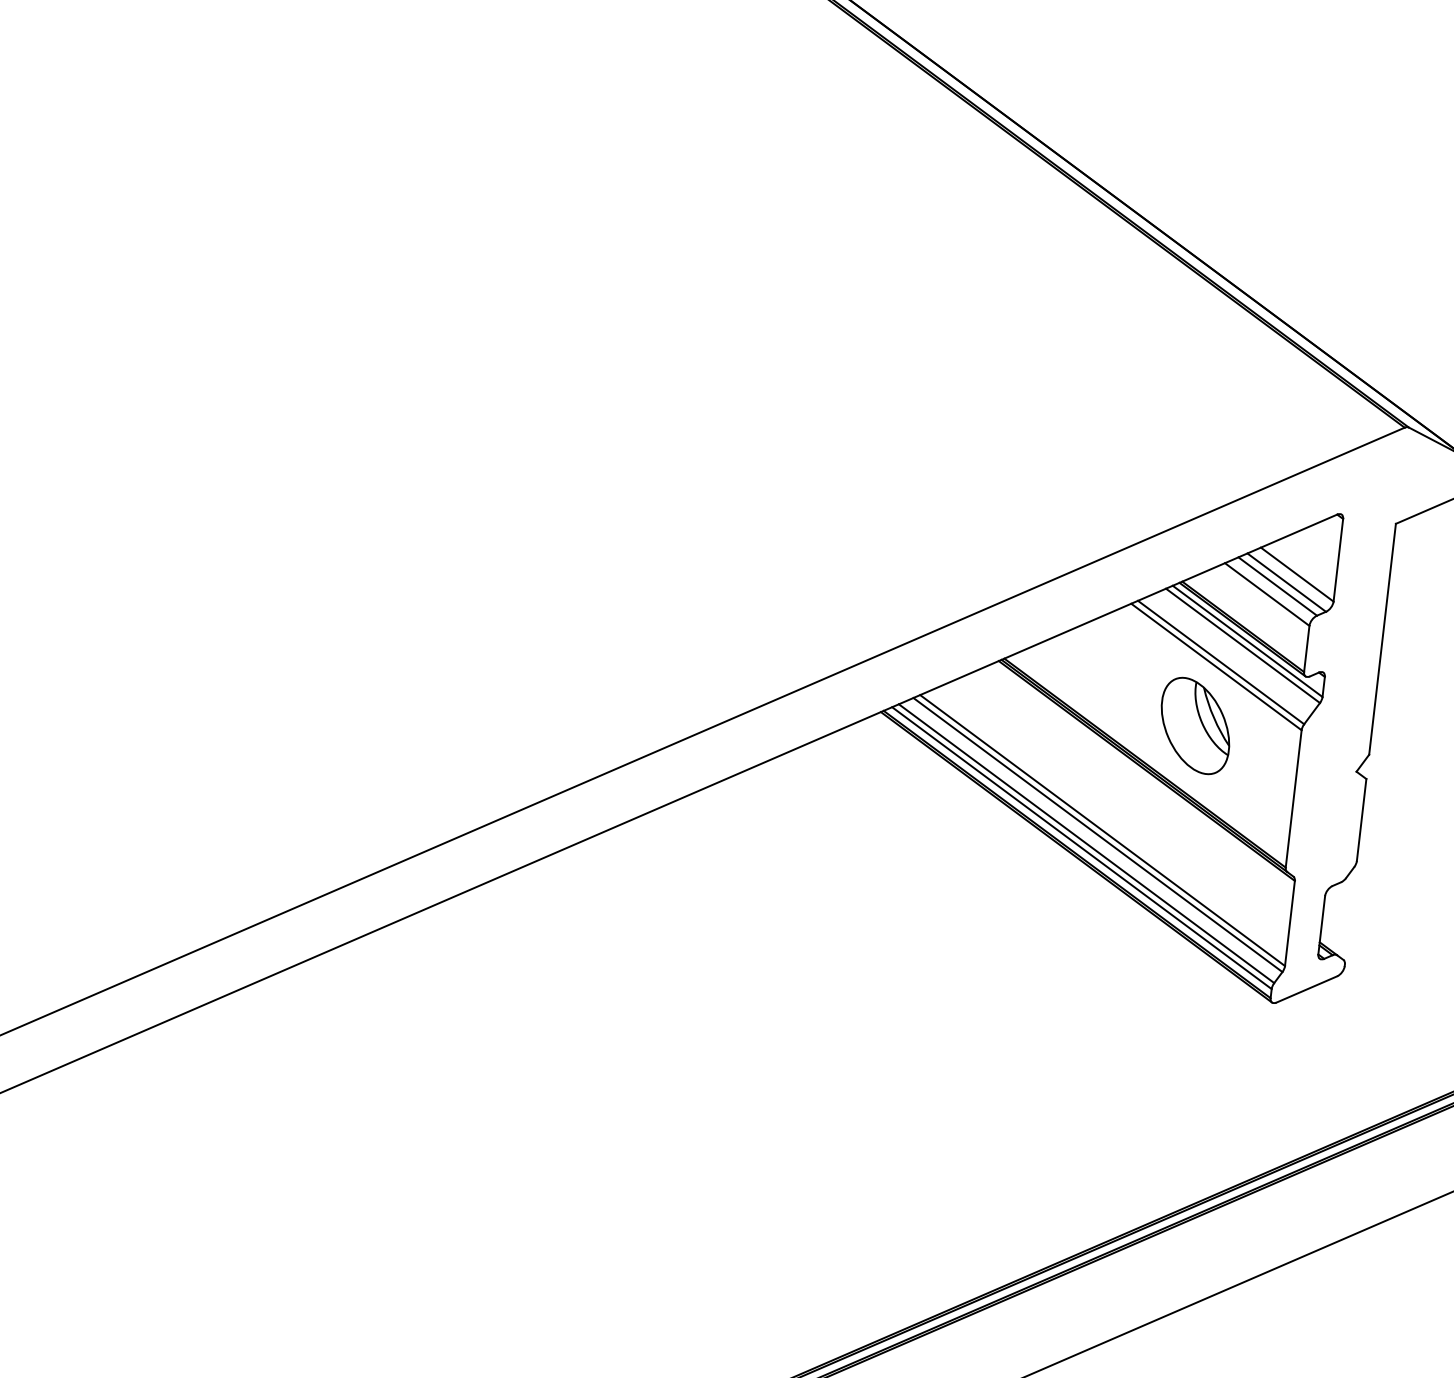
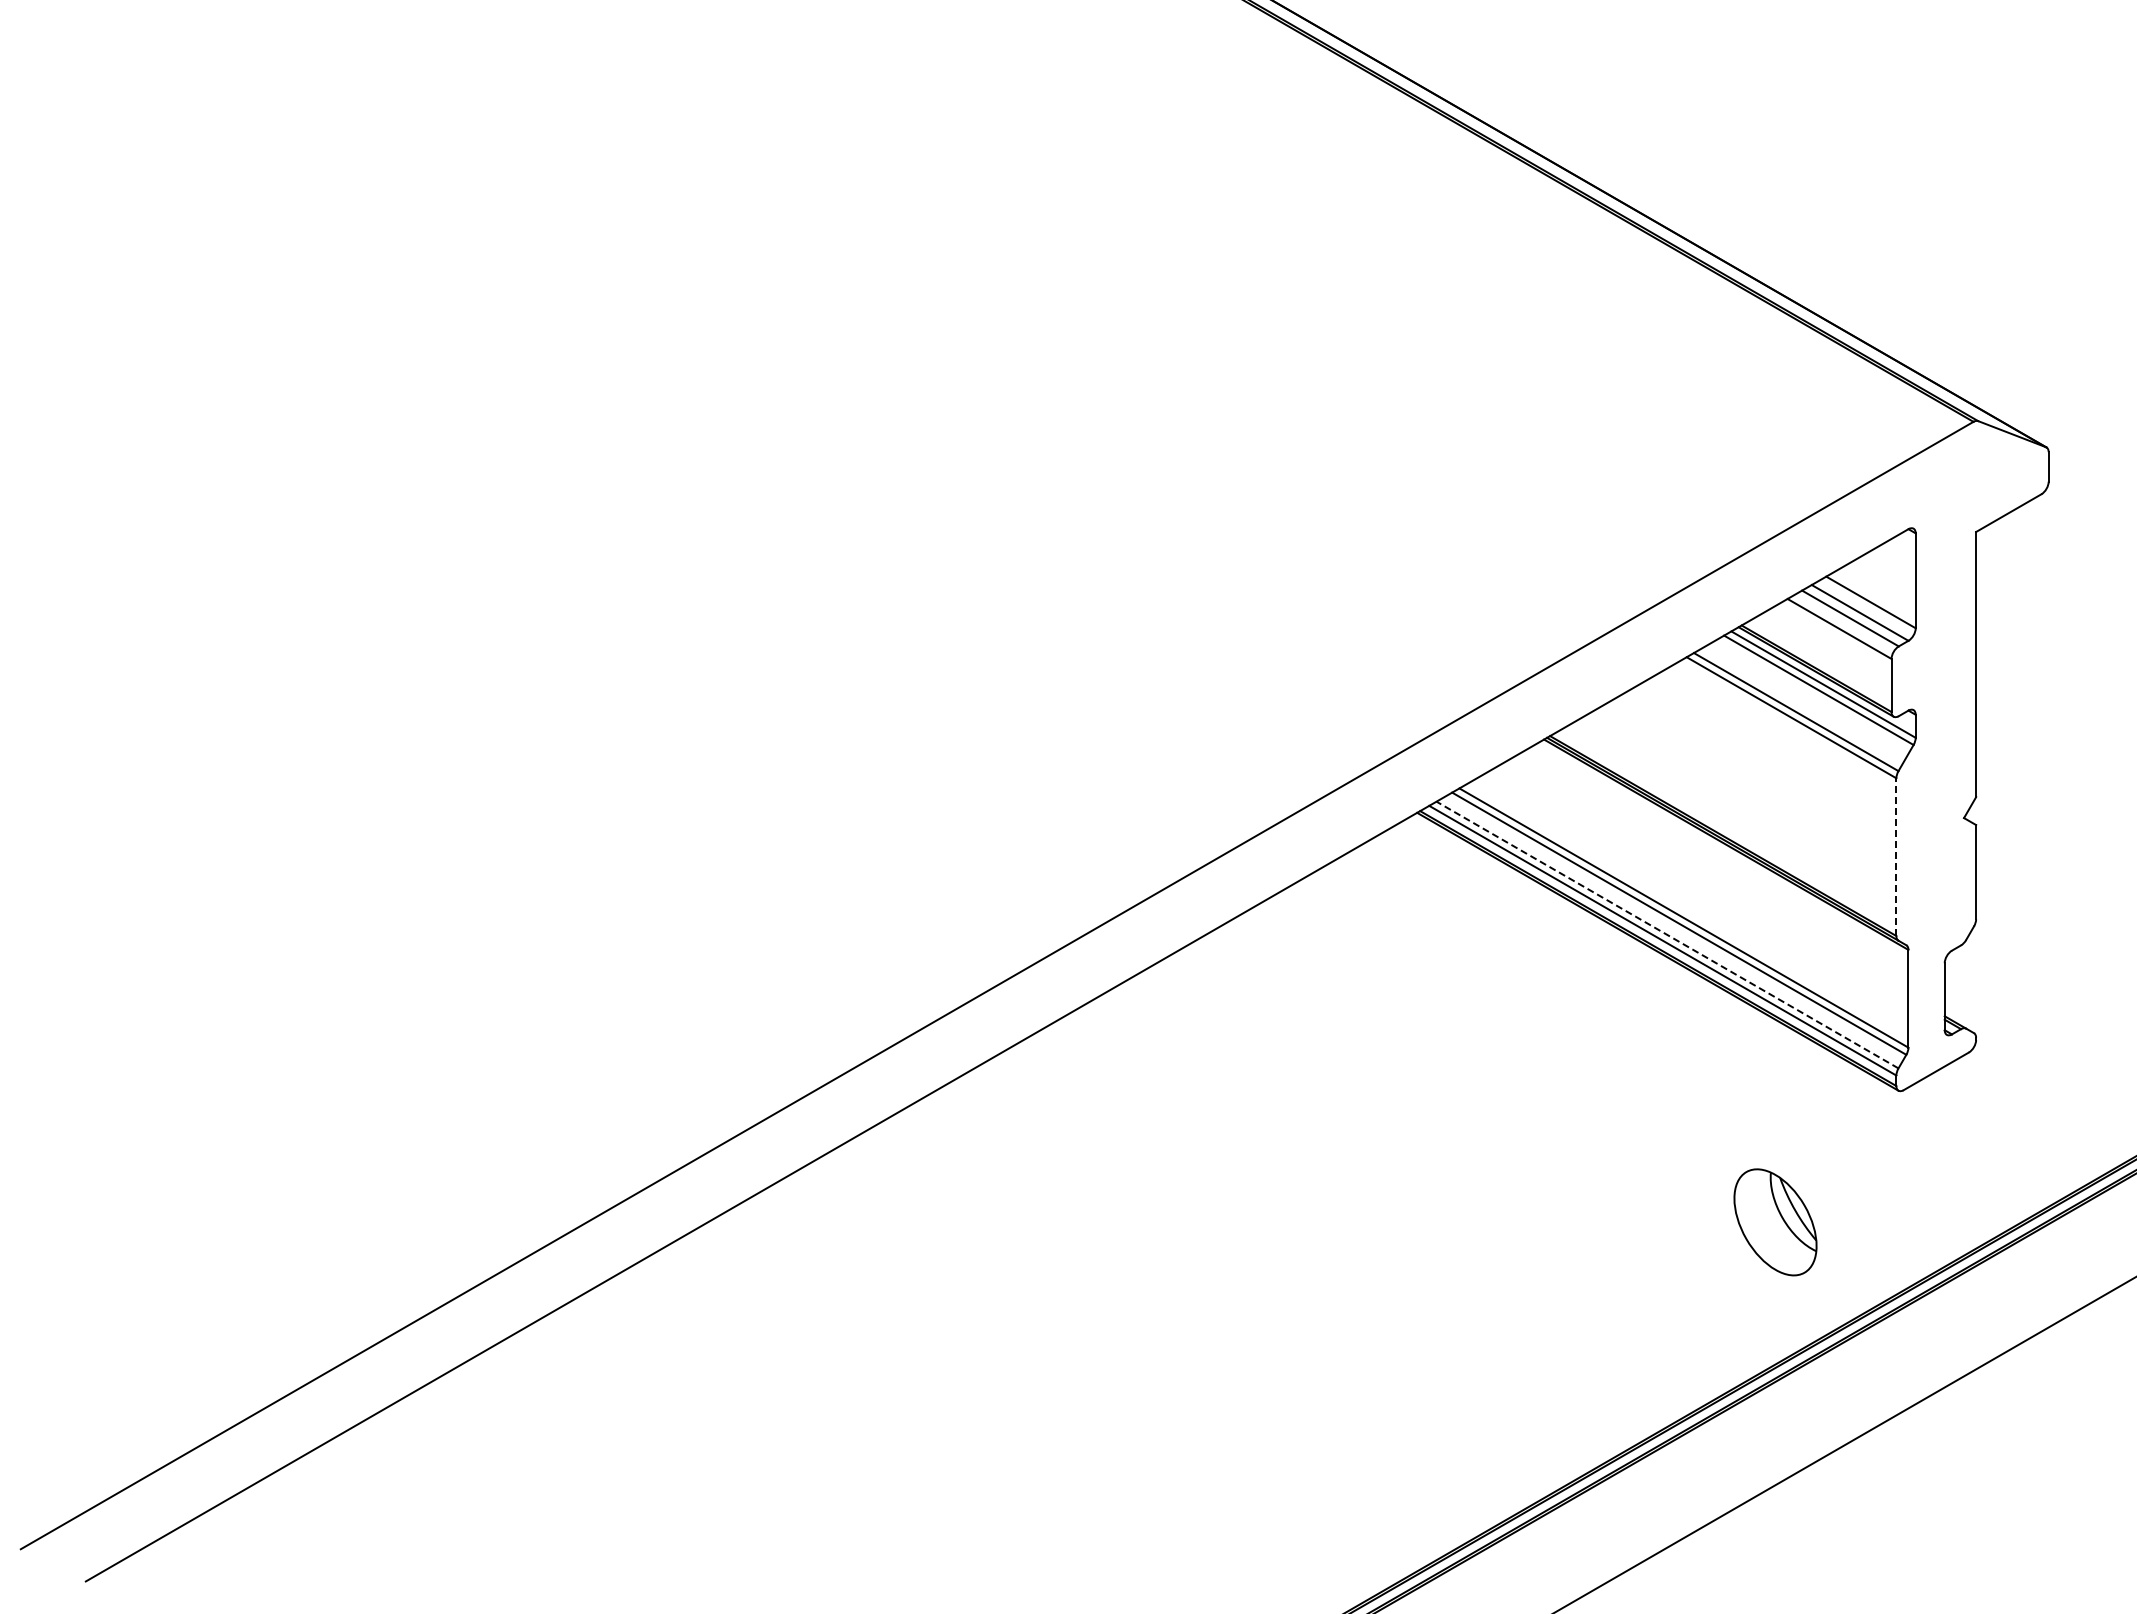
part: (1195, 726) -> (1775, 1222), moved
line: (1293, 799) -> (1896, 857), solid -> dashed
line: (1086, 844) -> (1667, 935), solid -> dashed

